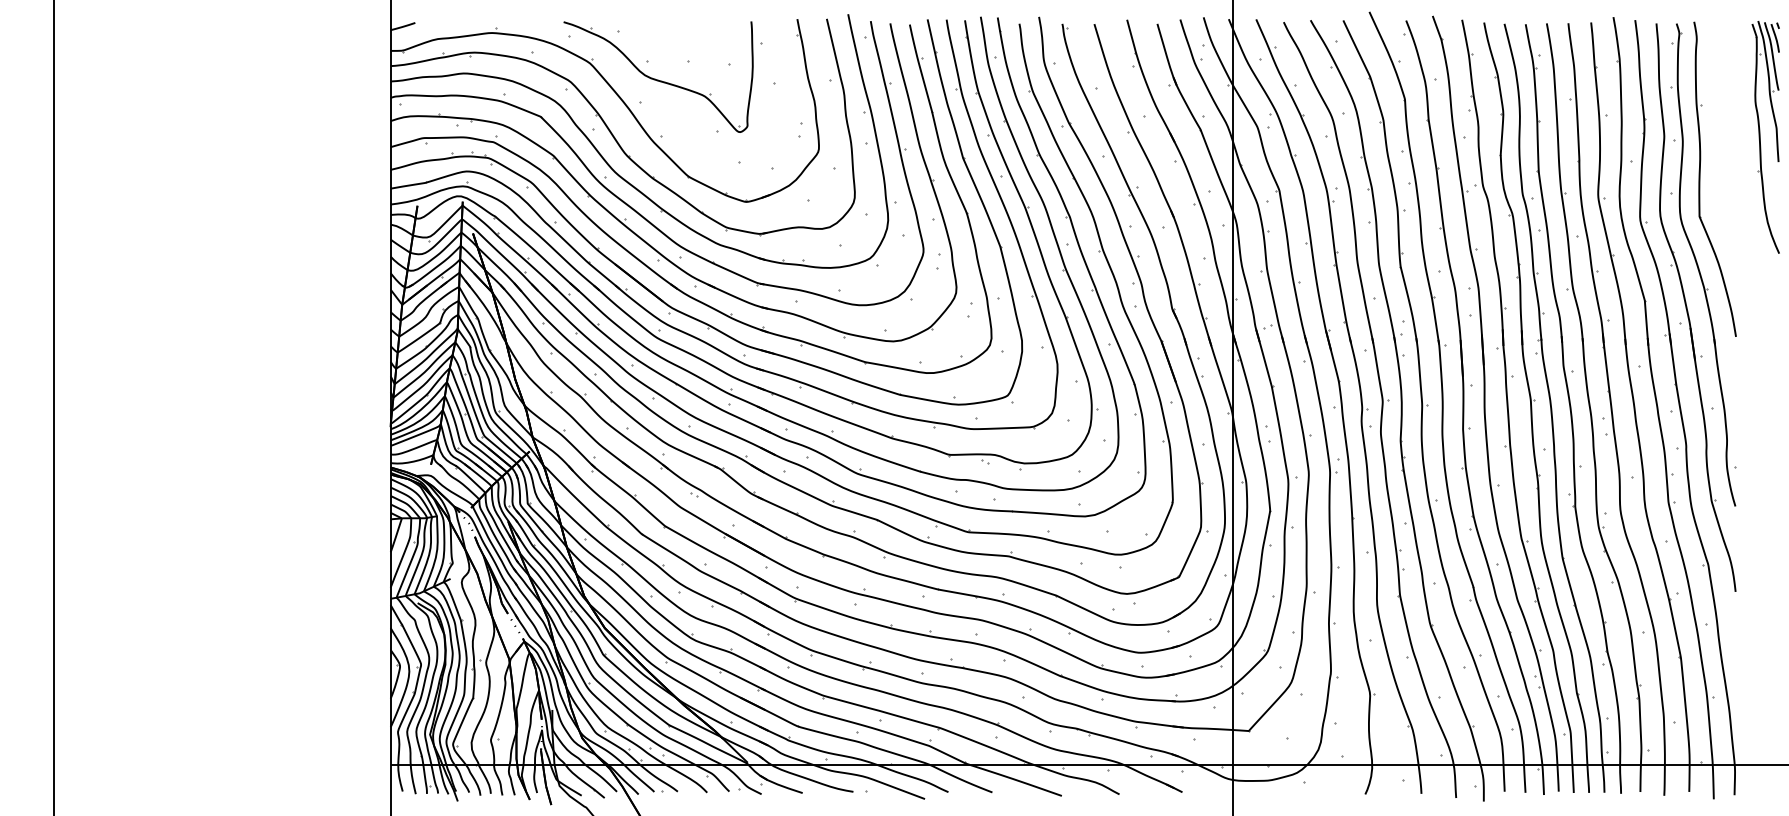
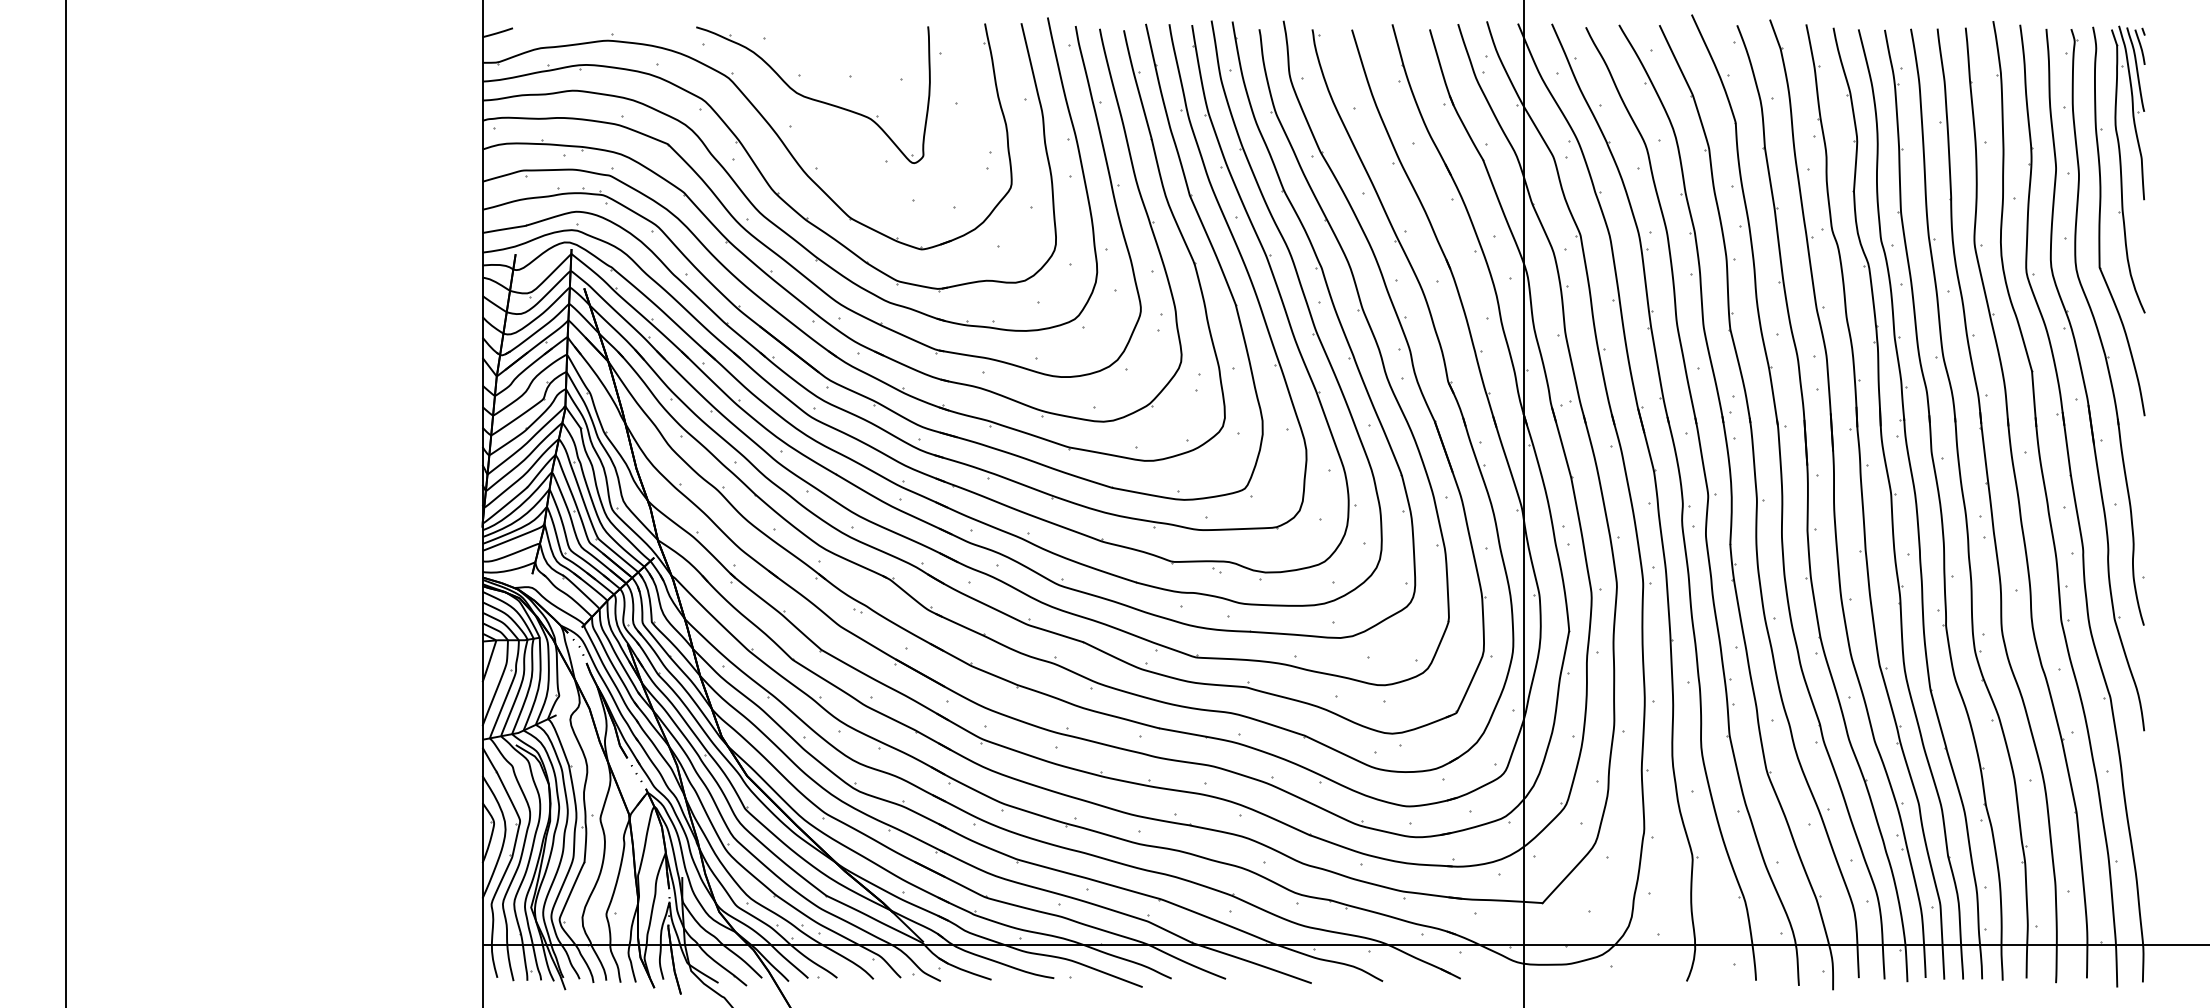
part: (1765, 137) -> (2127, 169), moved

